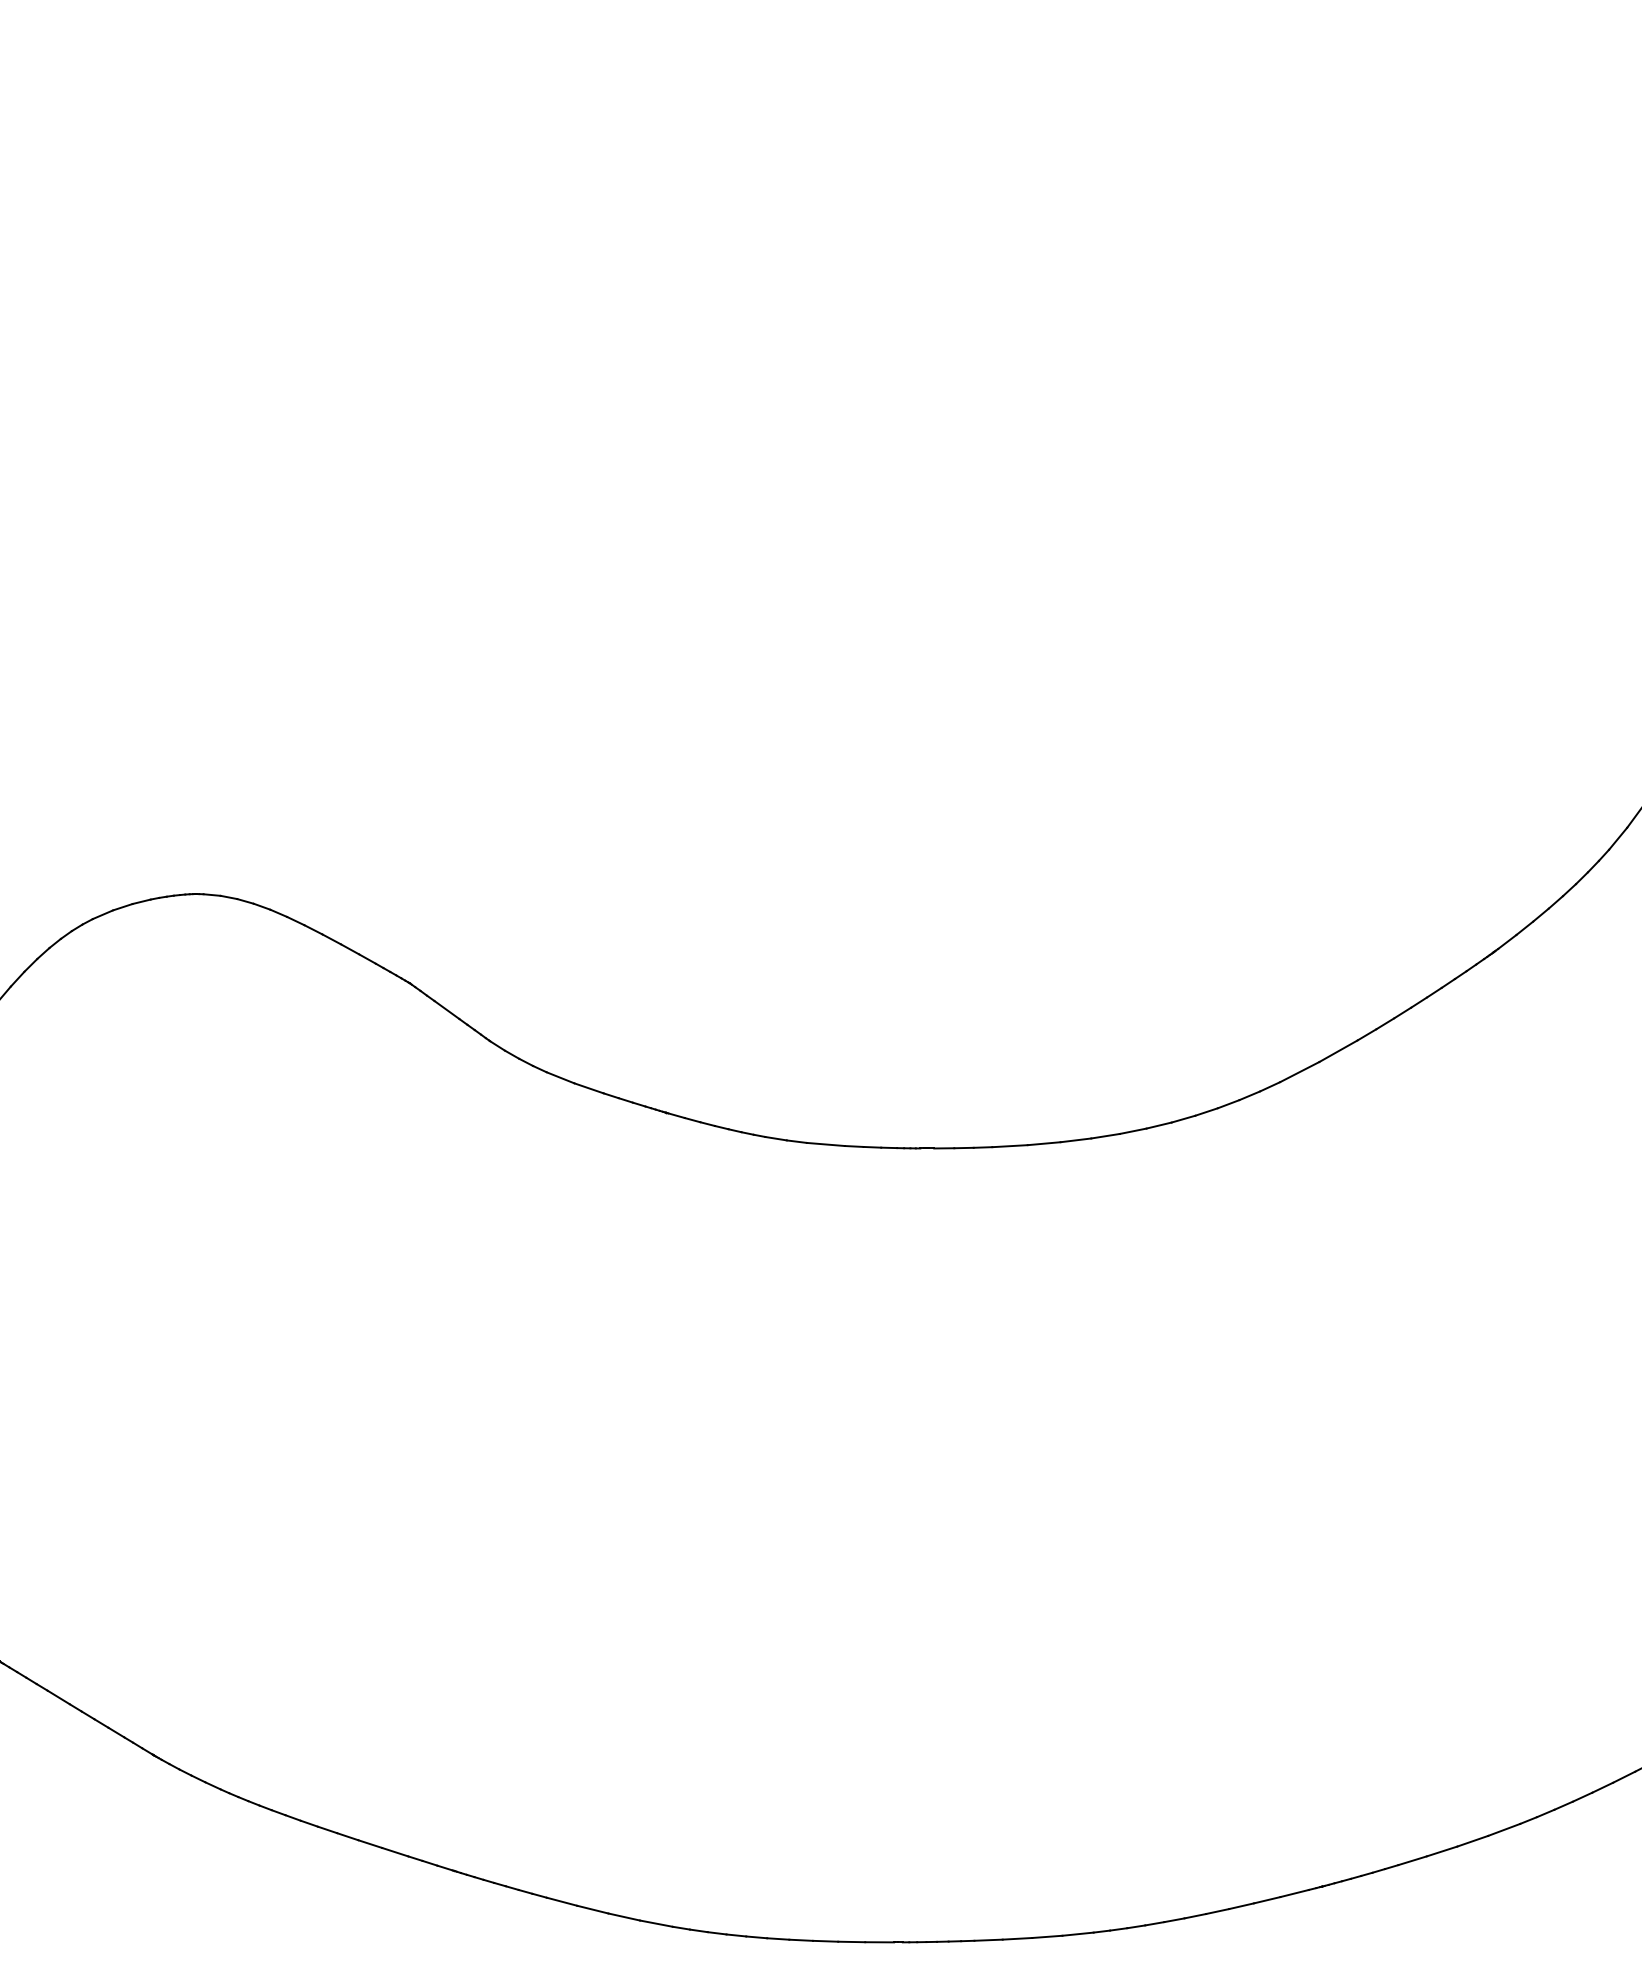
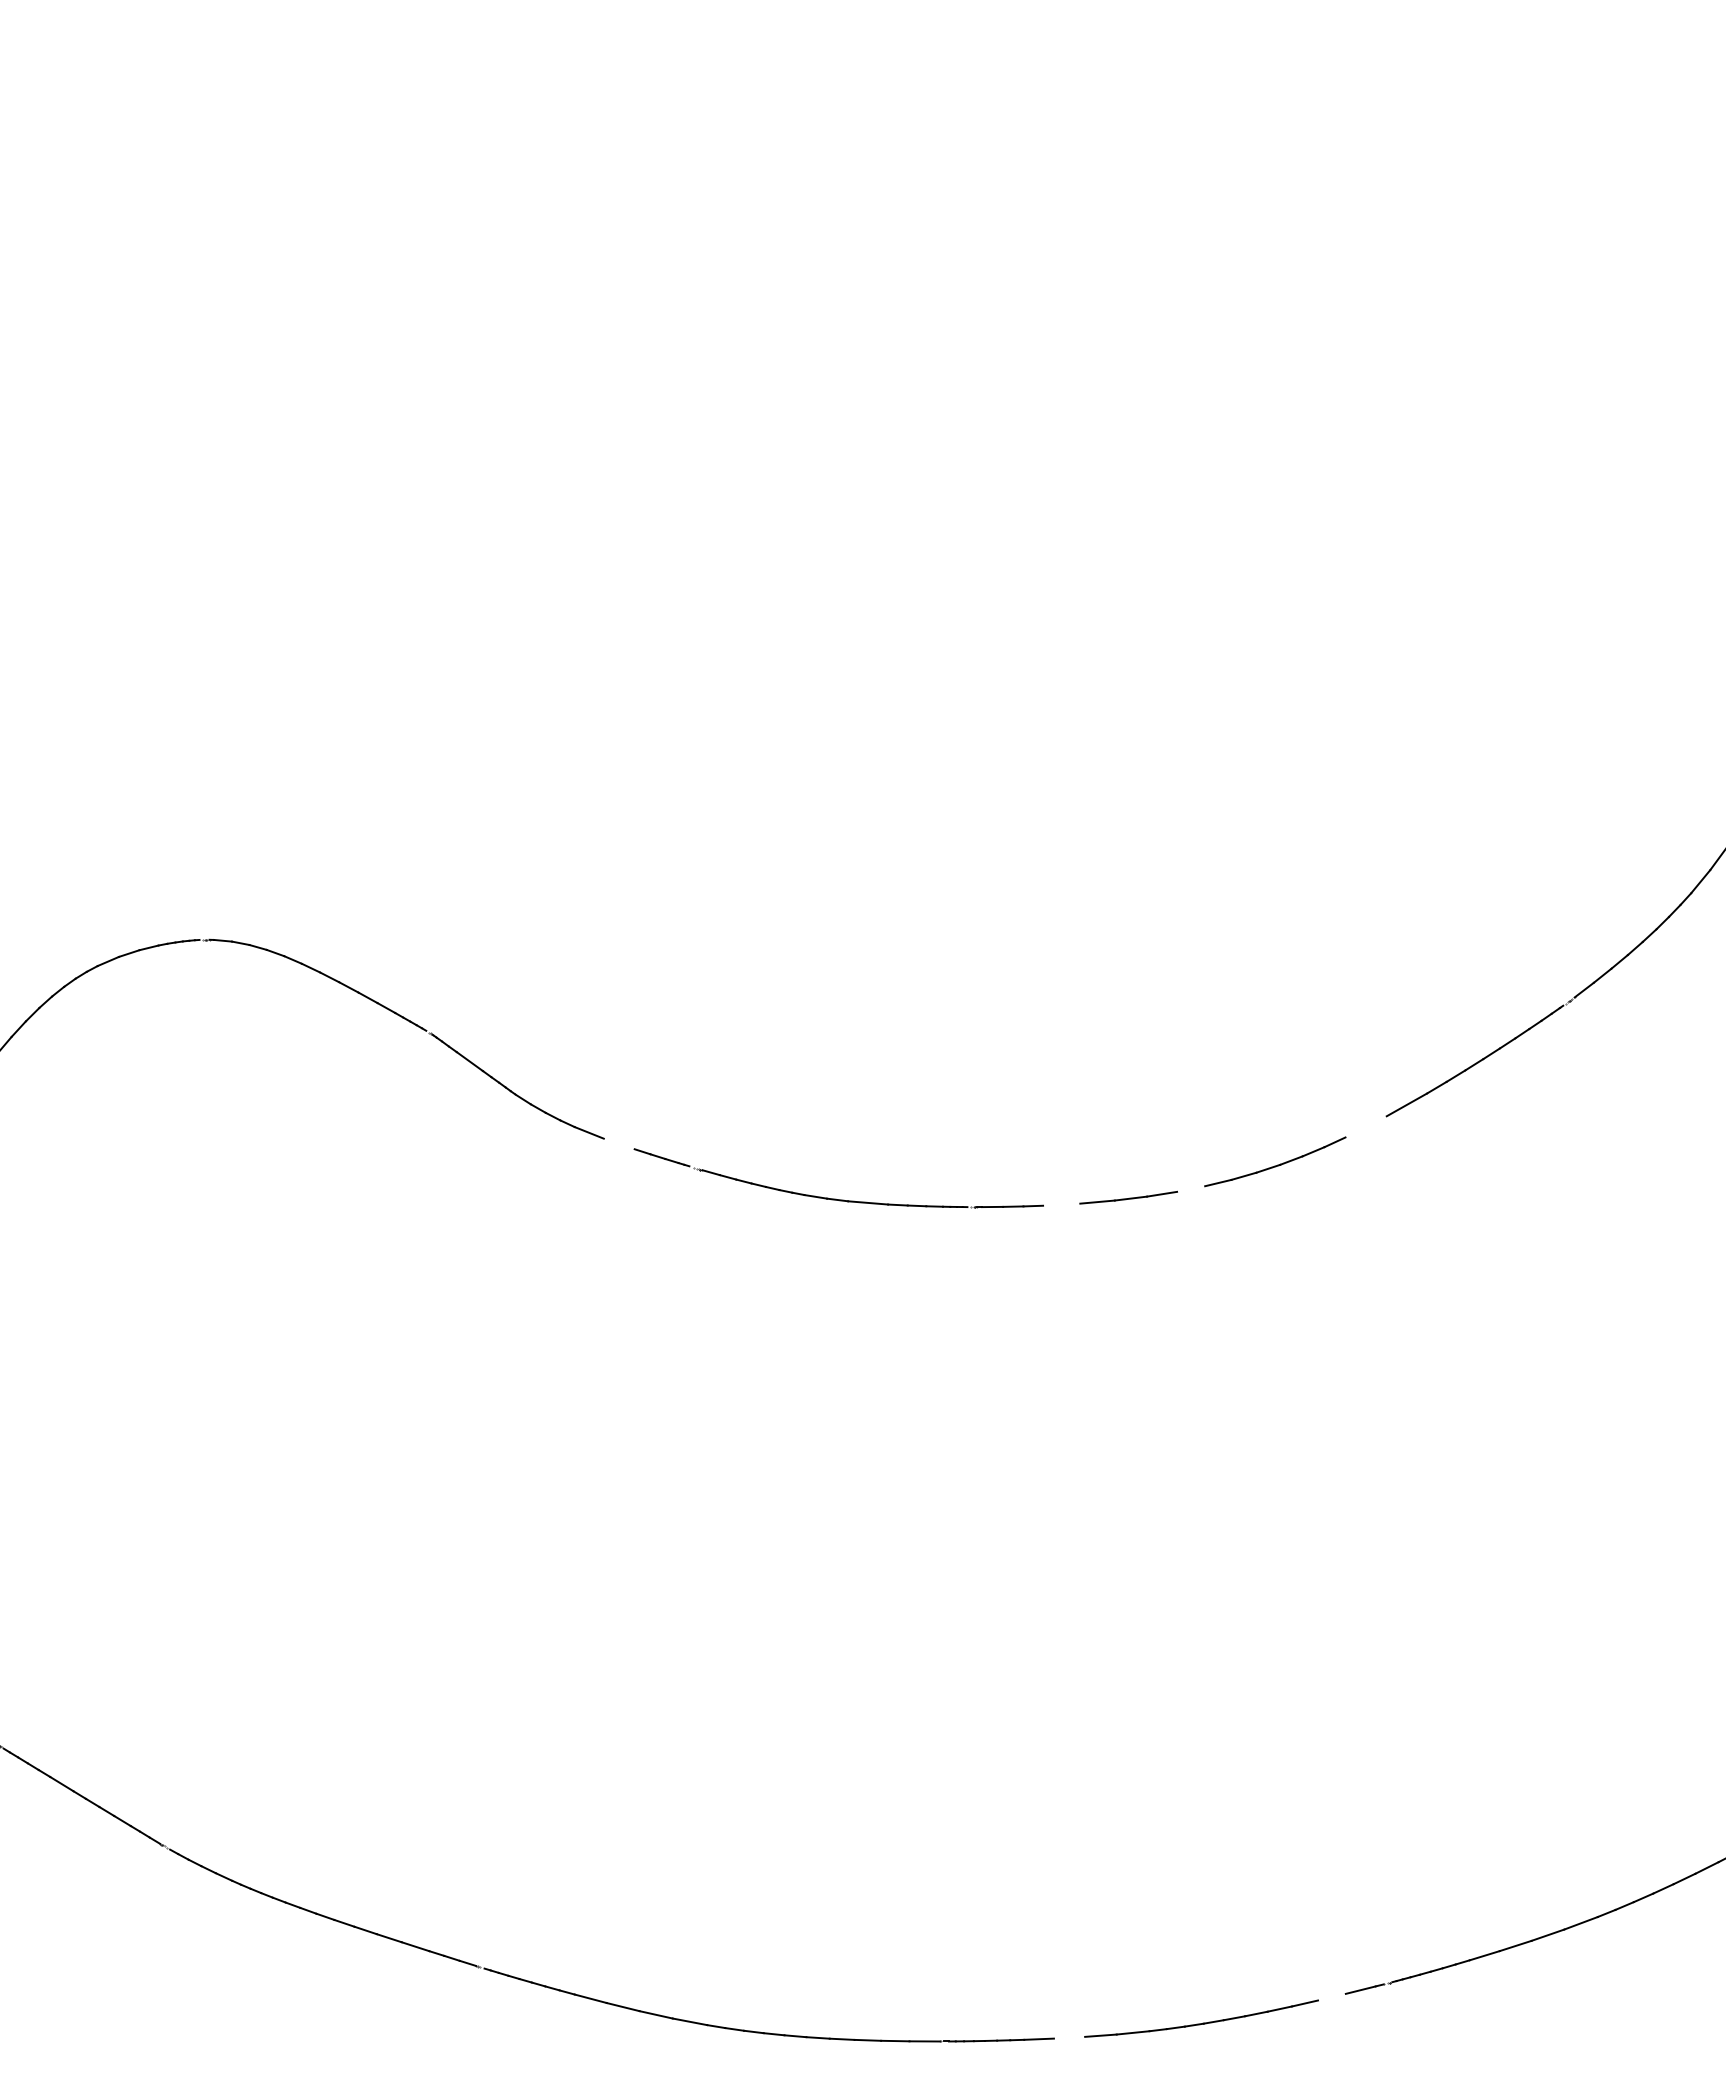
line: (1299, 1071) -> (1365, 1126), removed
line: (588, 1087) -> (618, 1143), removed
line: (1133, 1130) -> (1191, 1188), removed
line: (1009, 1145) -> (1061, 1204), removed
line: (1266, 1899) -> (1331, 1996), removed
line: (1017, 1938) -> (1069, 2037), removed

